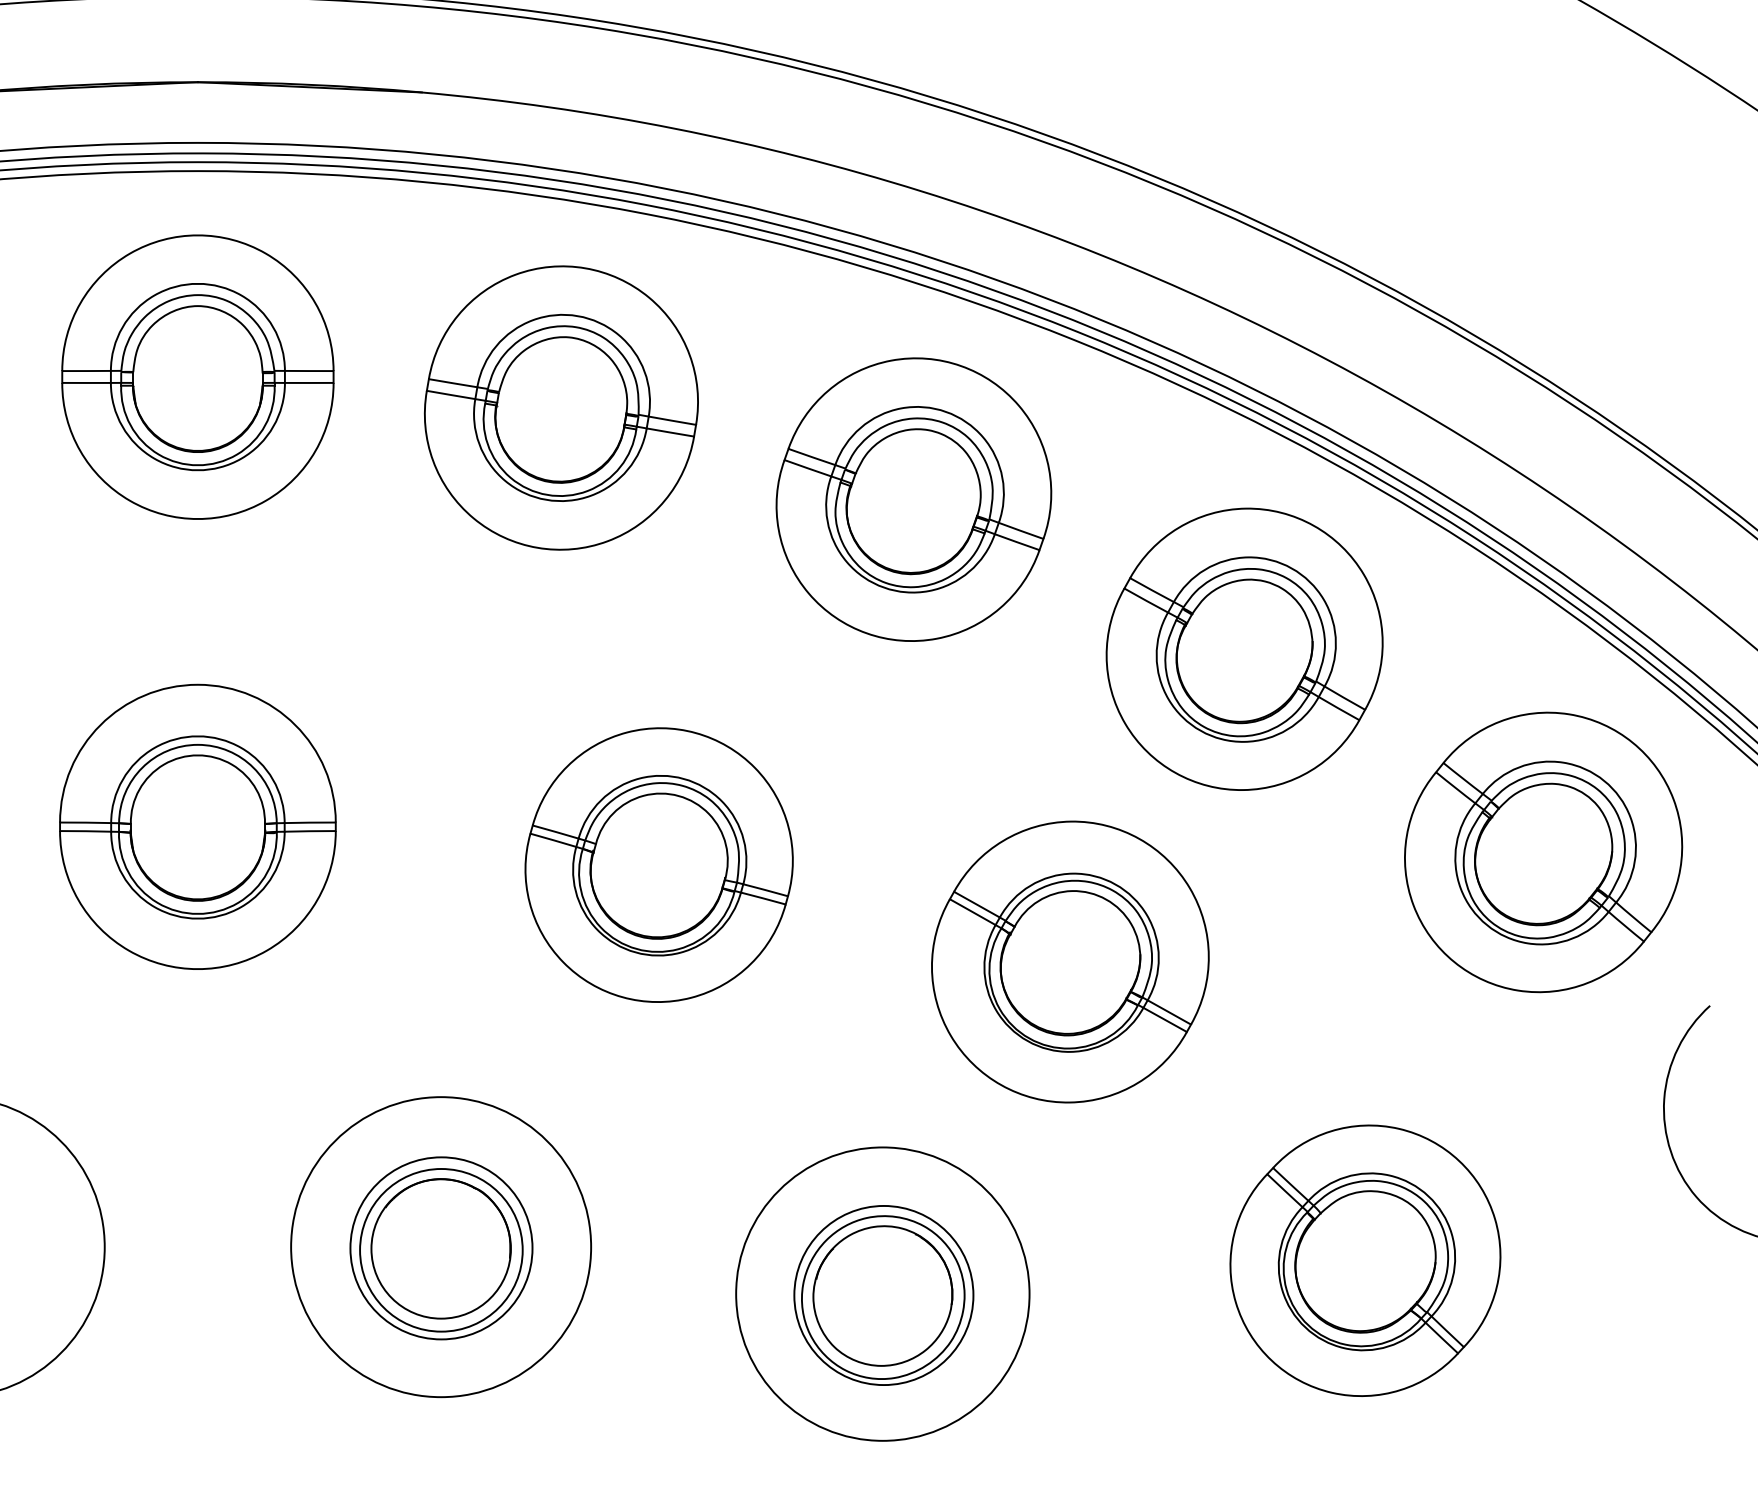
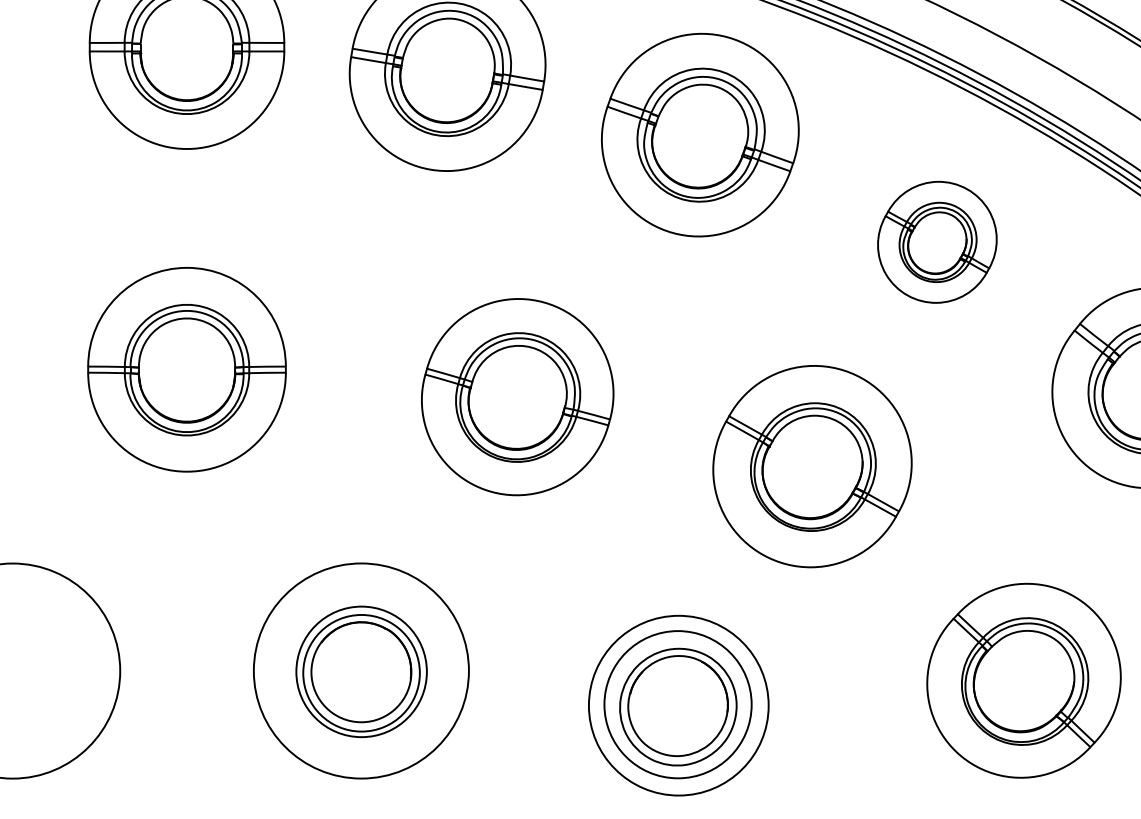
part: (1244, 648) -> (937, 241), size x0.6
circle: (882, 1293) -> (677, 704), size x0.7
circle: (883, 1295) -> (678, 705), size x1.4

